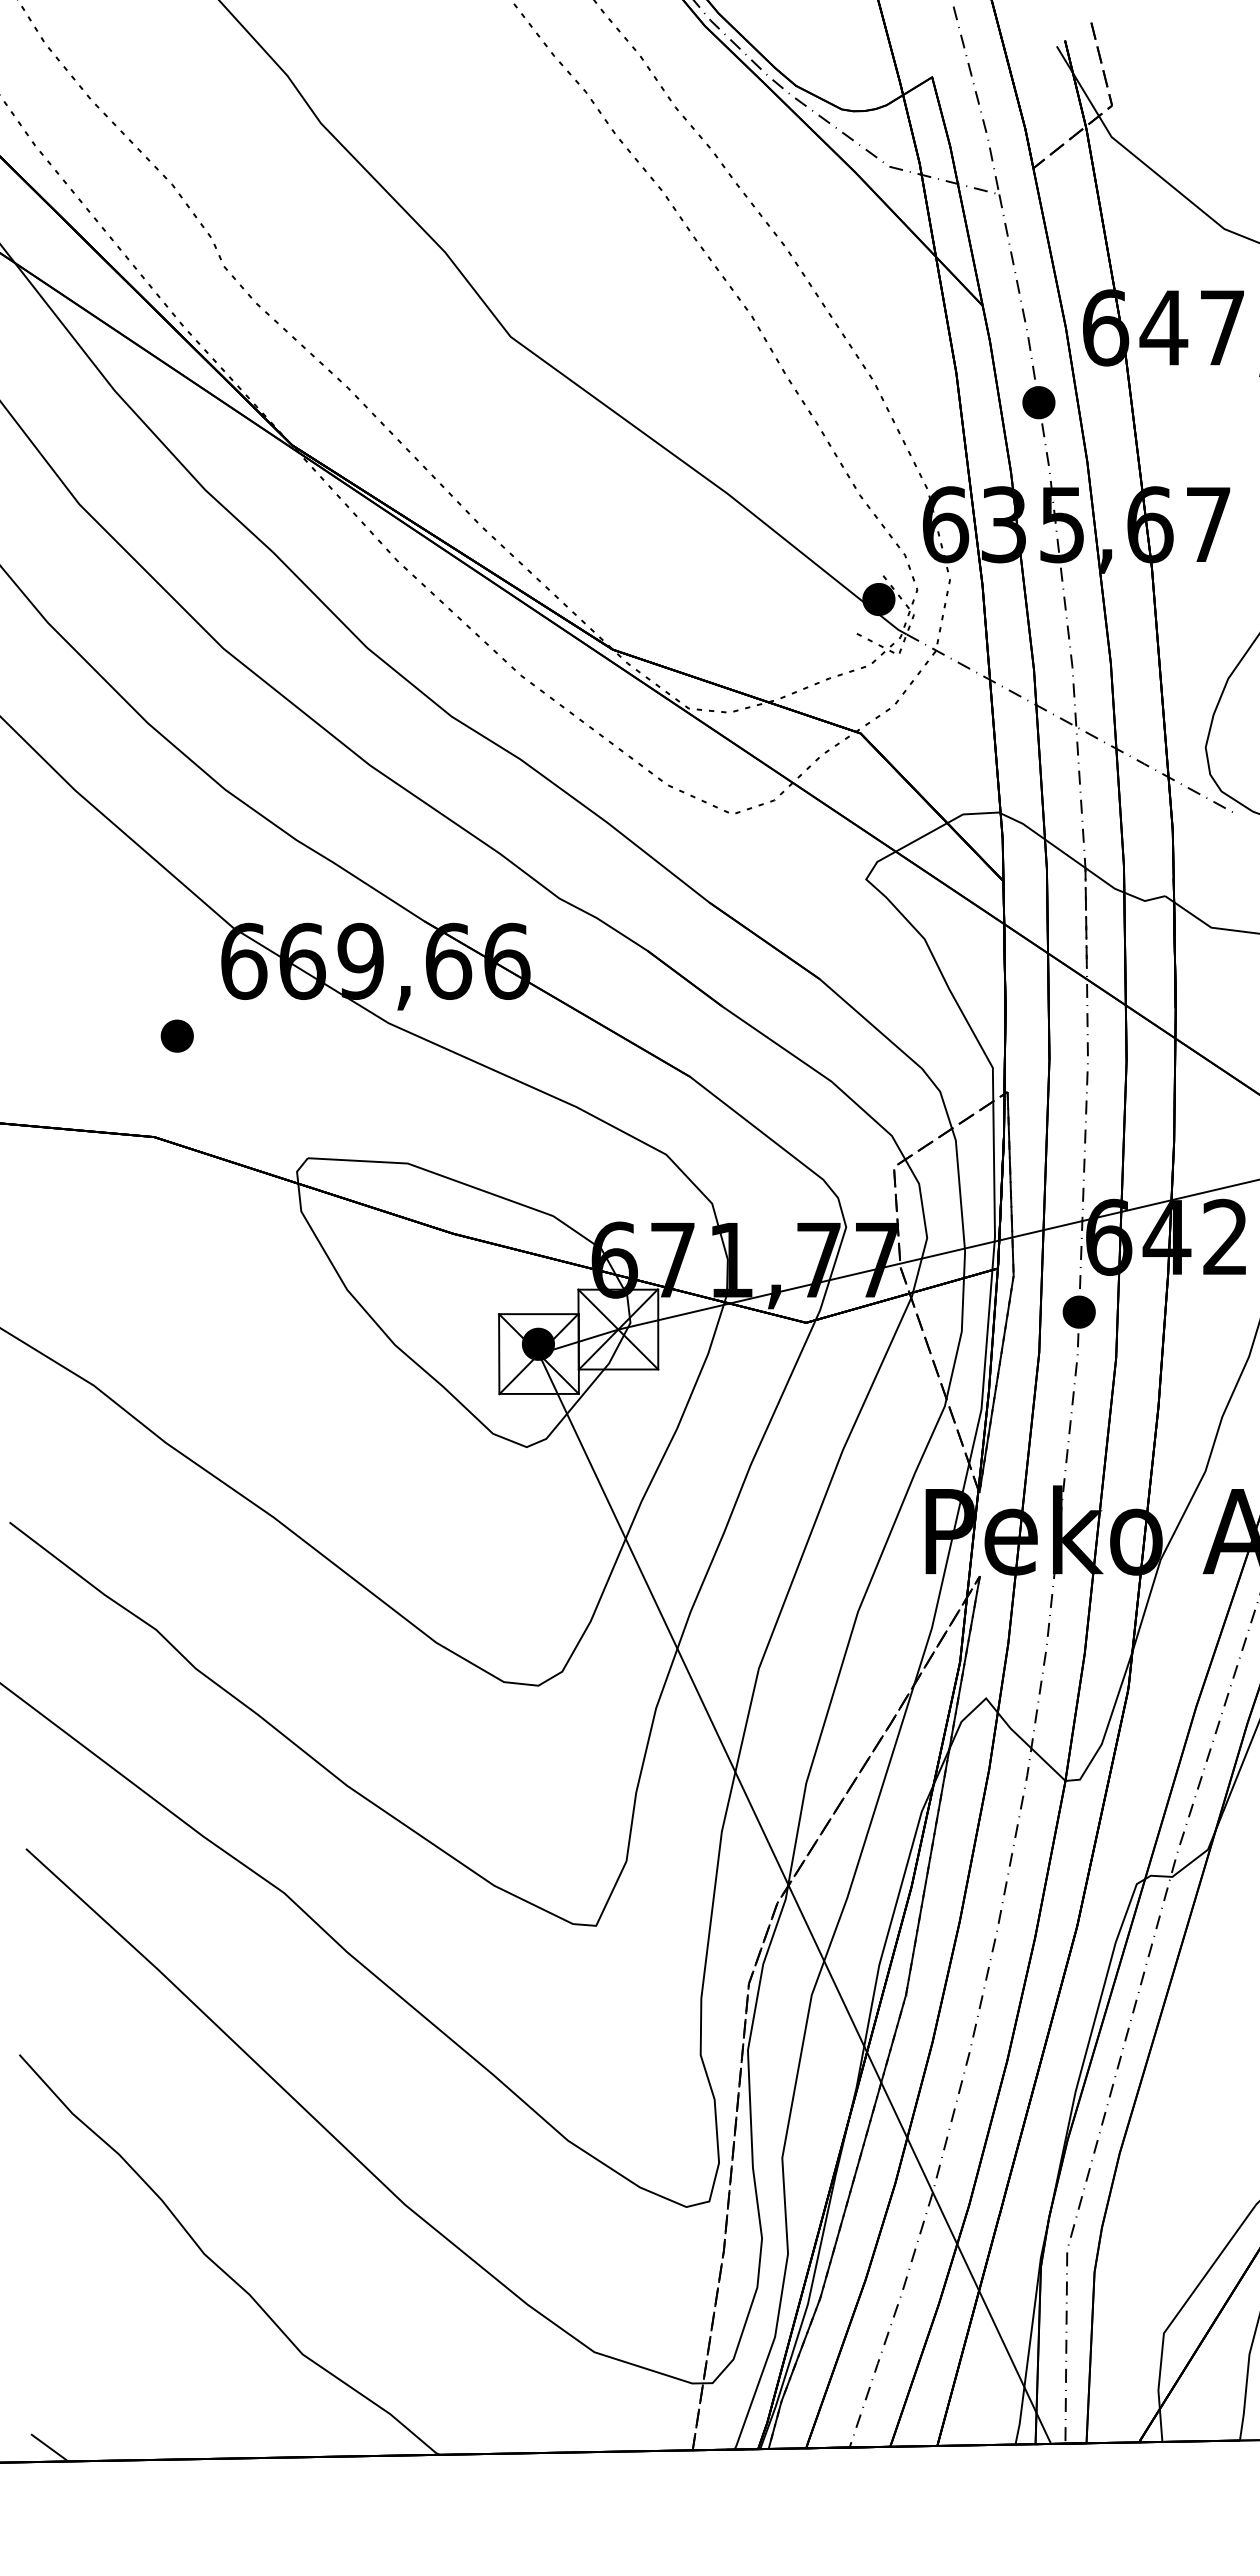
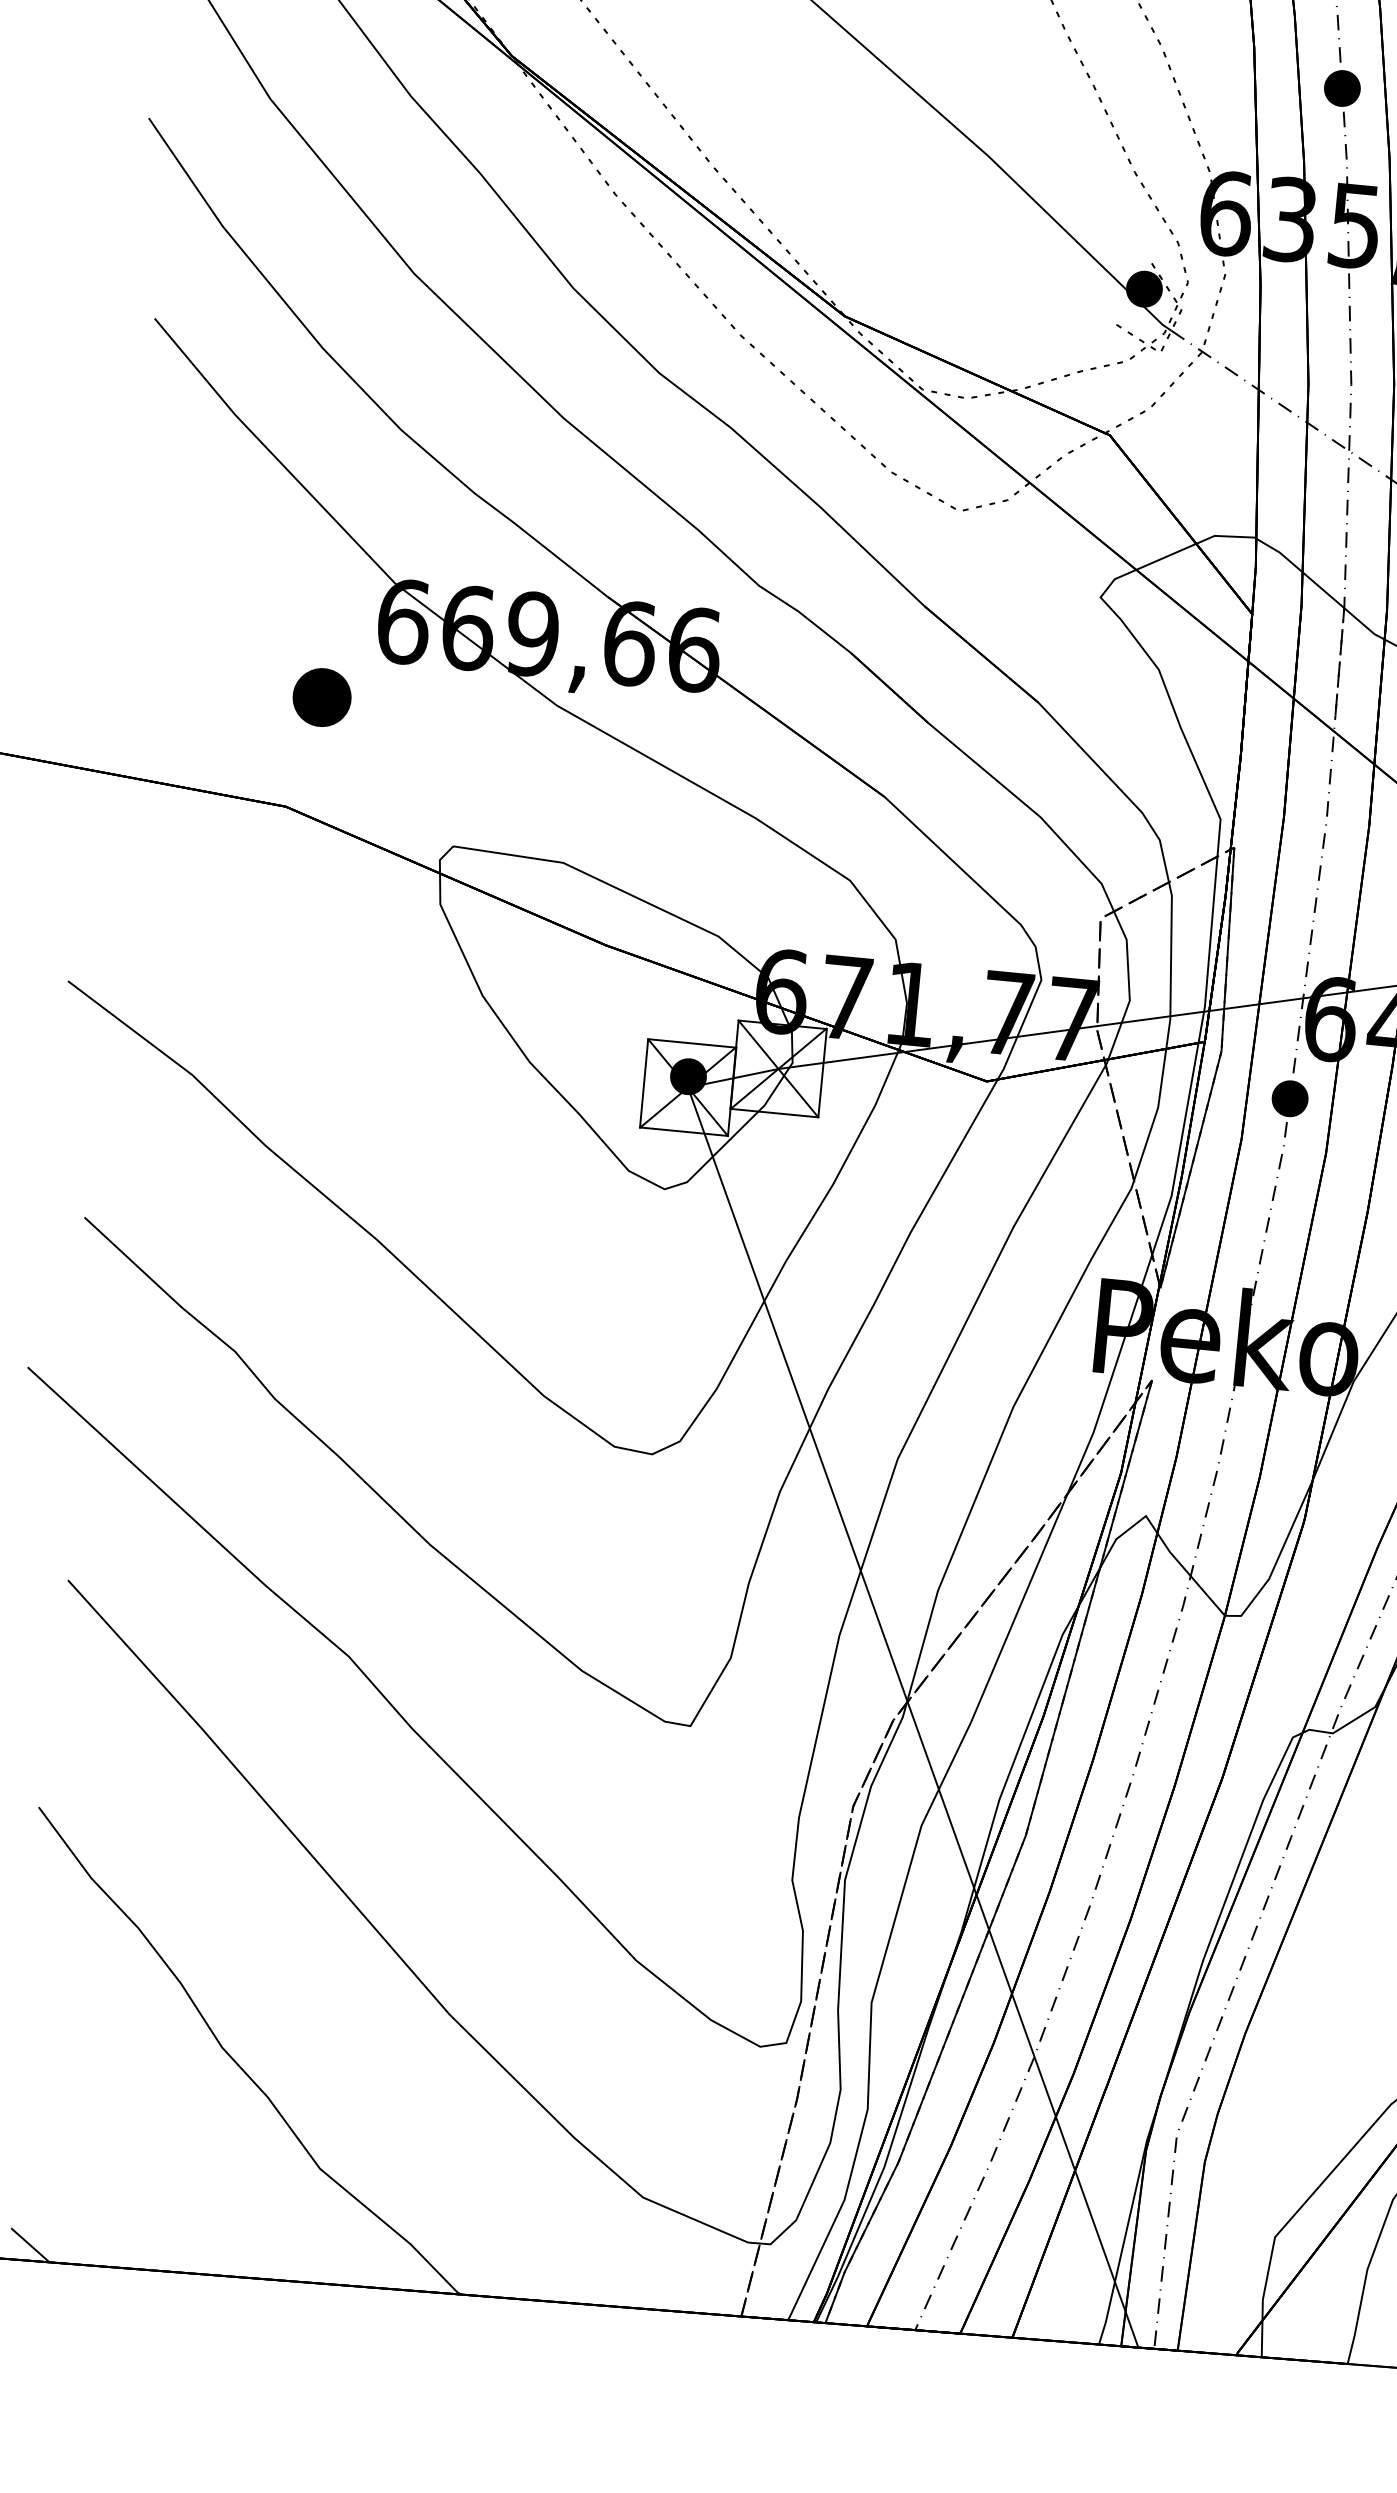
part: (176, 1035) -> (321, 696), size x1.6

